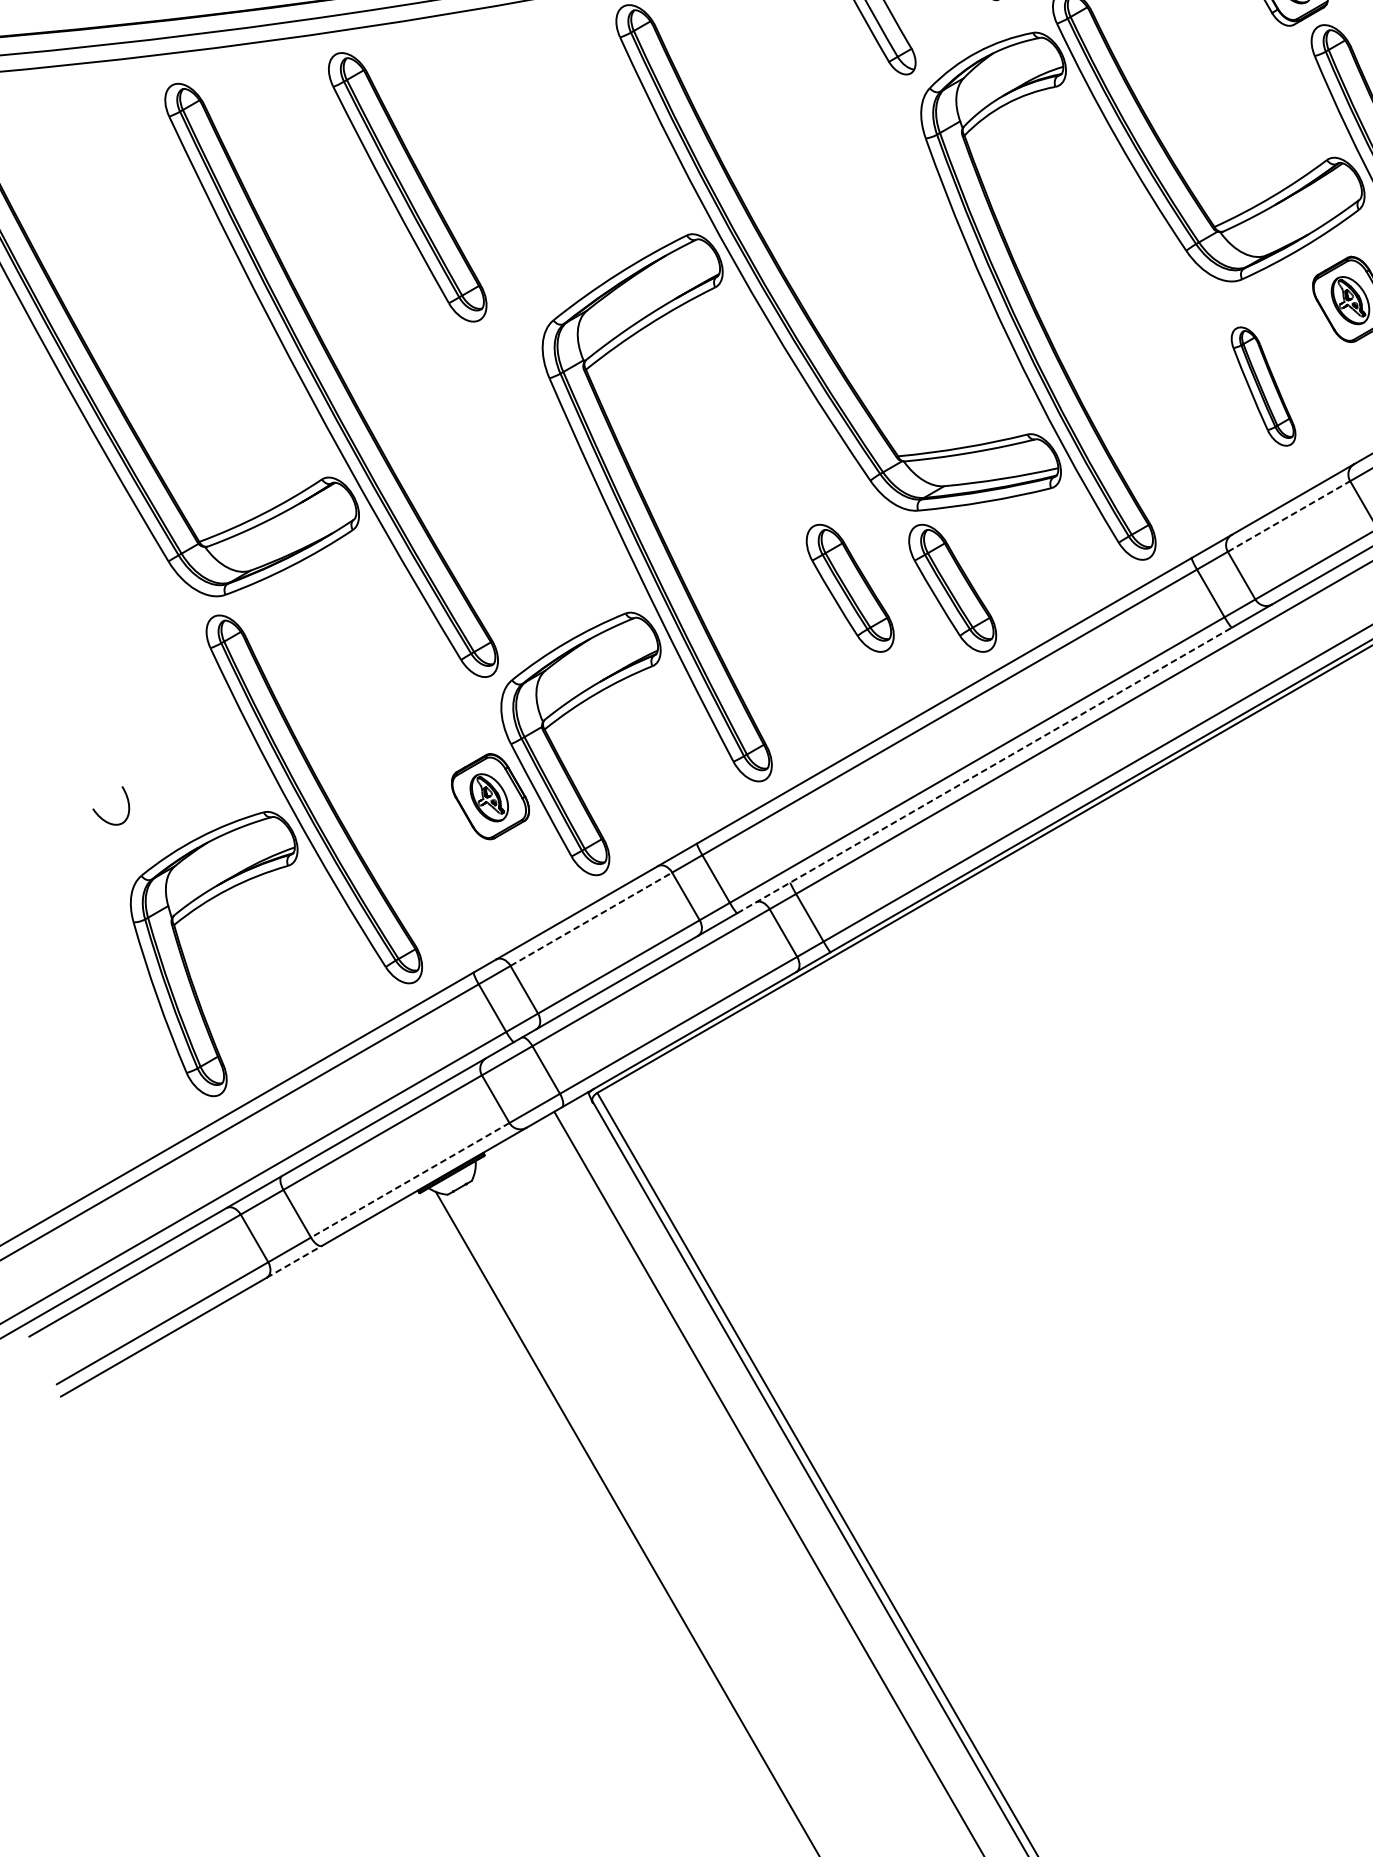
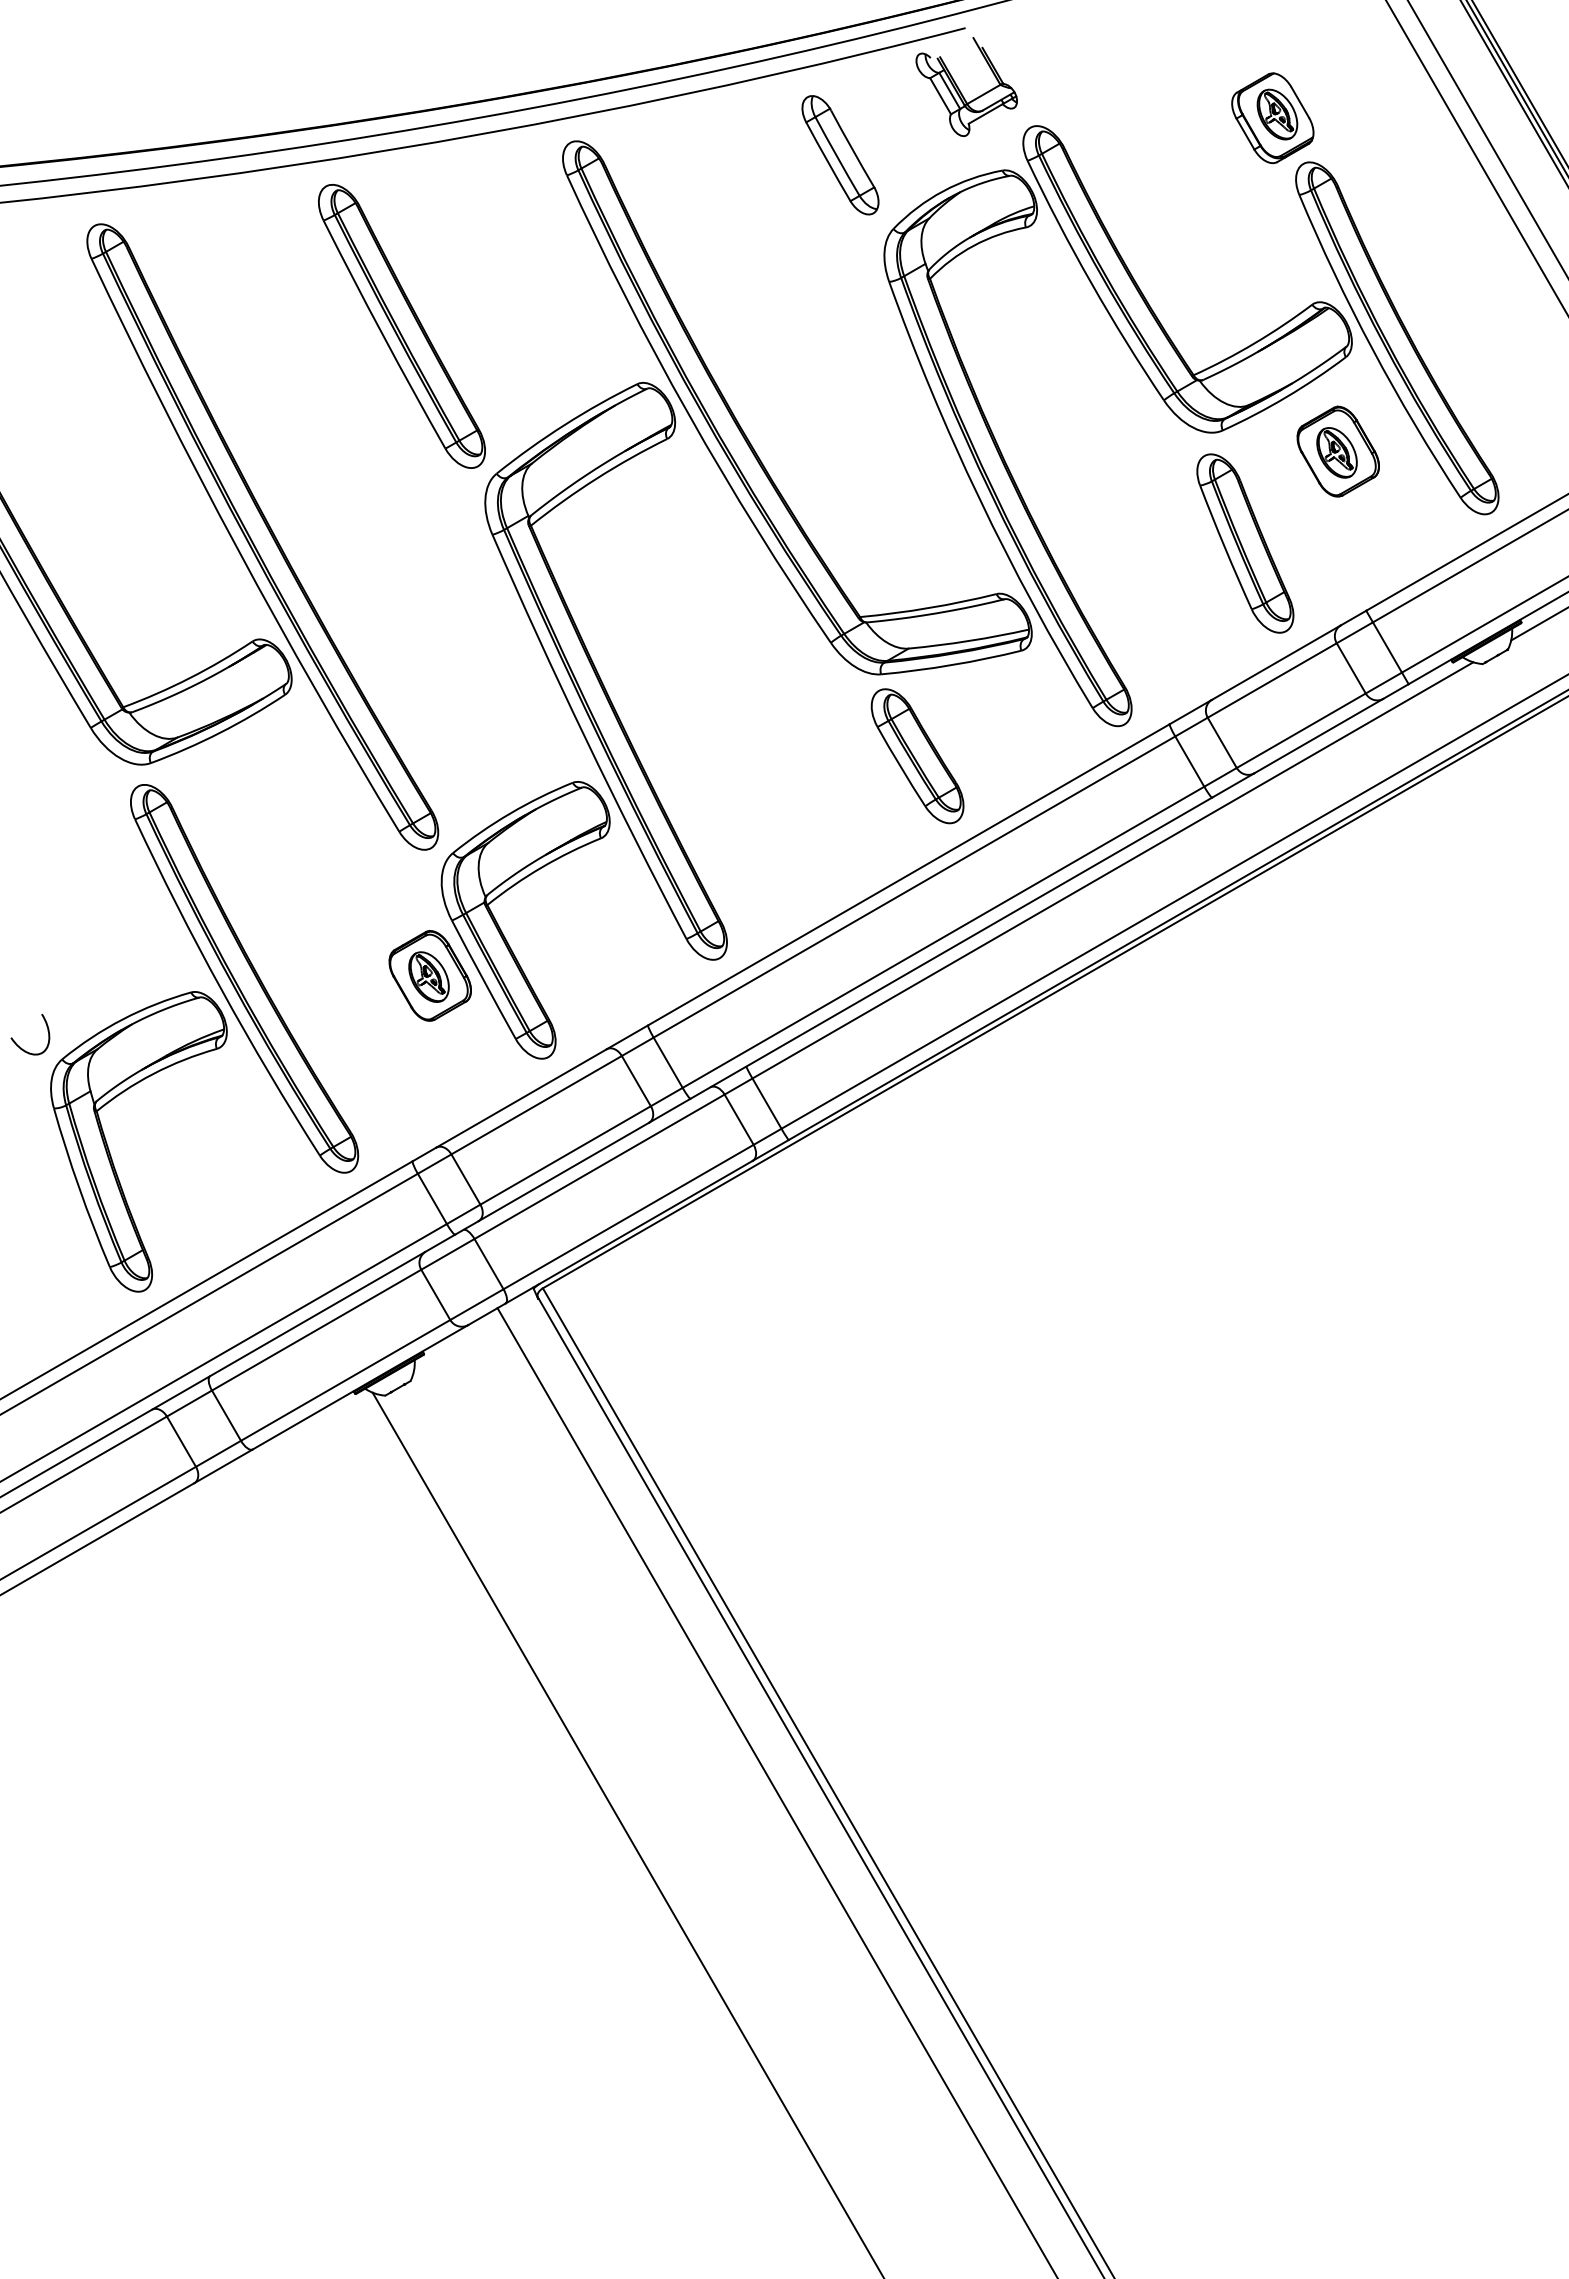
part: (407, 186) -> (401, 325), moved
part: (1263, 386) -> (1245, 543), size x1.43
line: (1289, 516) -> (1272, 680), dashed -> solid
part: (850, 588) -> (809, 756), removed
line: (984, 770) -> (951, 948), dashed -> solid
curve: (101, 817) -> (20, 1046), moved
line: (592, 918) -> (537, 1104), dashed -> solid
line: (410, 1180) -> (345, 1380), dashed -> solid
line: (294, 1261) -> (223, 1466), dashed -> solid

